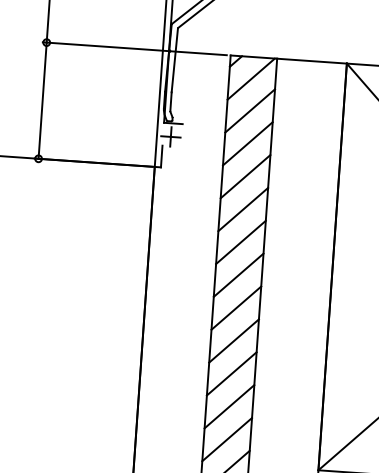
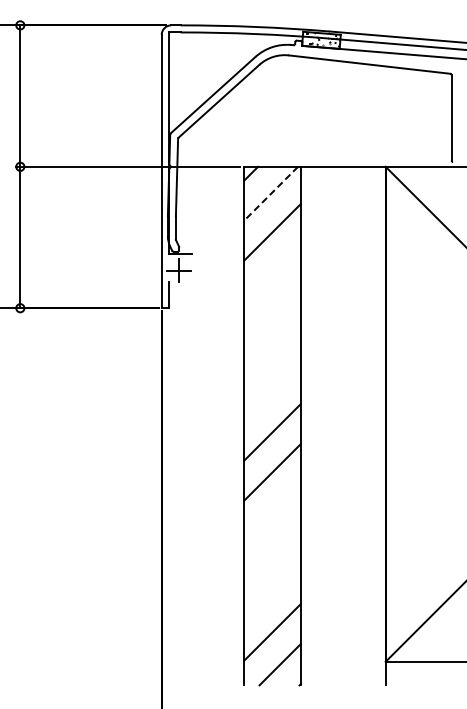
line: (250, 79) -> (270, 194), solid -> dashed
line: (247, 143) -> (272, 272), removed
line: (245, 176) -> (272, 312), removed
line: (243, 209) -> (272, 352), removed
line: (240, 242) -> (272, 392), removed
line: (234, 341) -> (272, 512), removed
line: (231, 373) -> (272, 552), removed
line: (229, 406) -> (272, 592), removed

